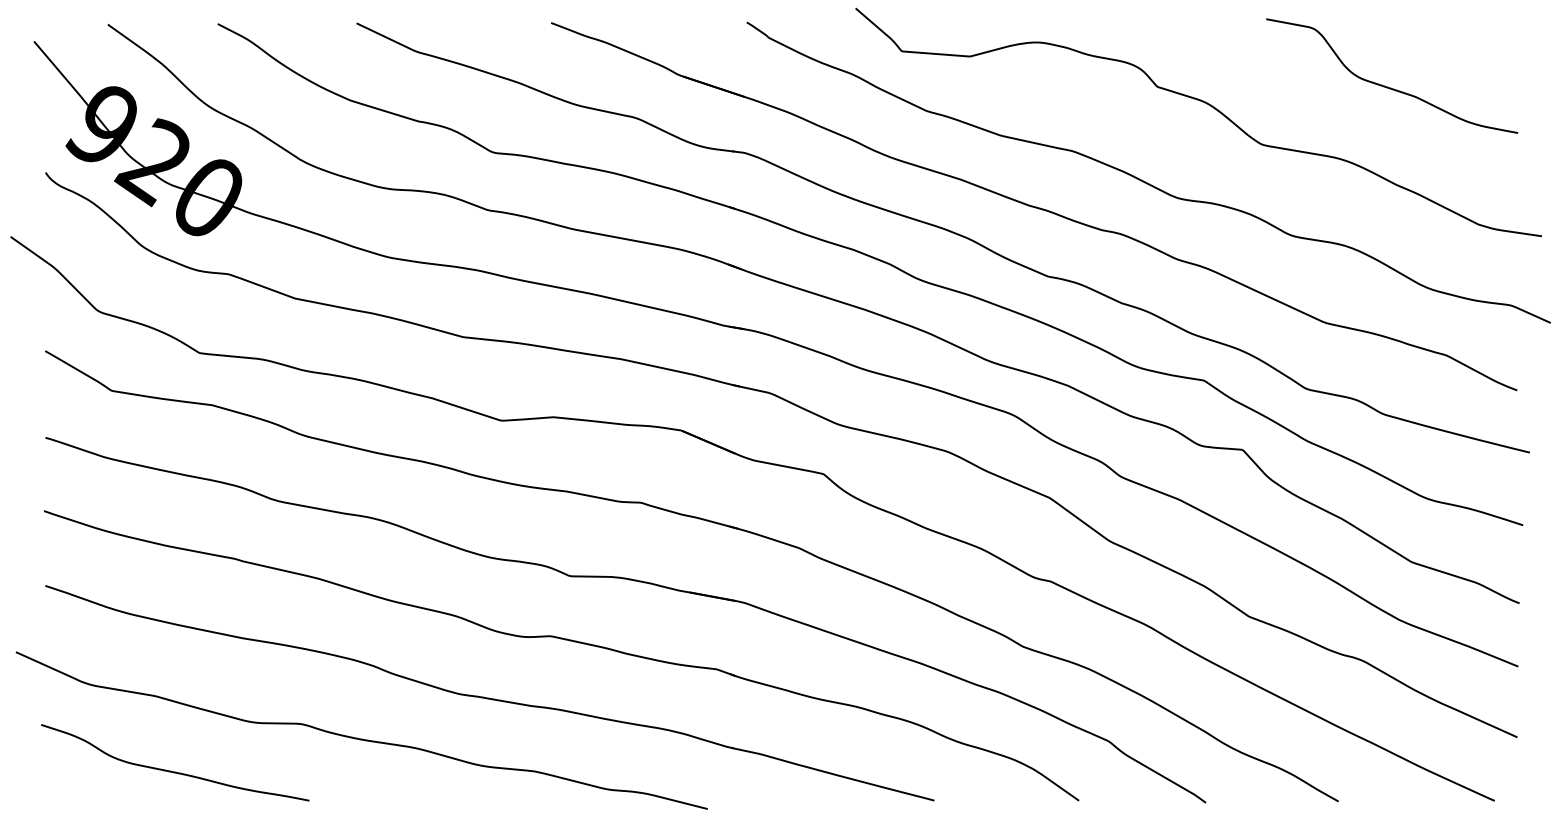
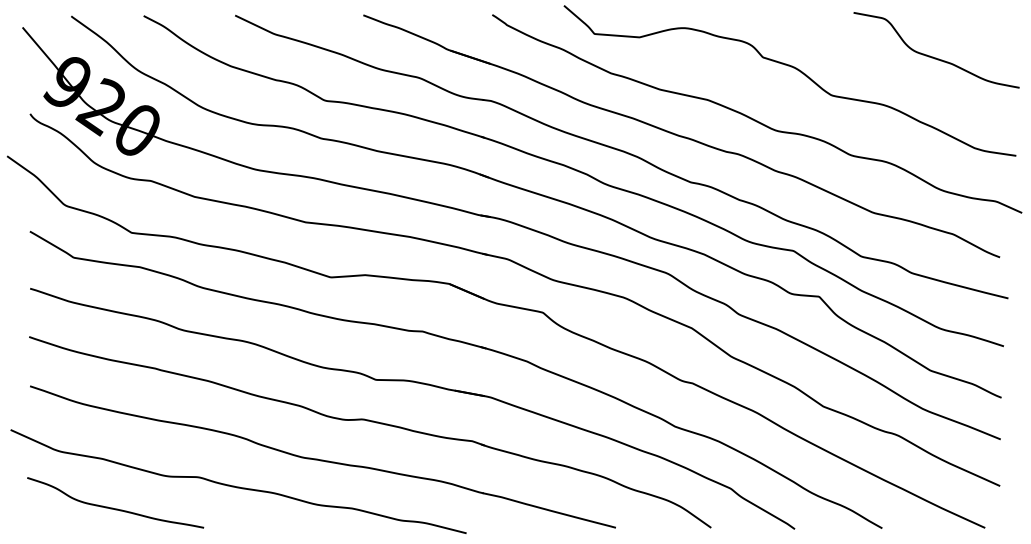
curve: (1387, 85) -> (933, 56), moved

